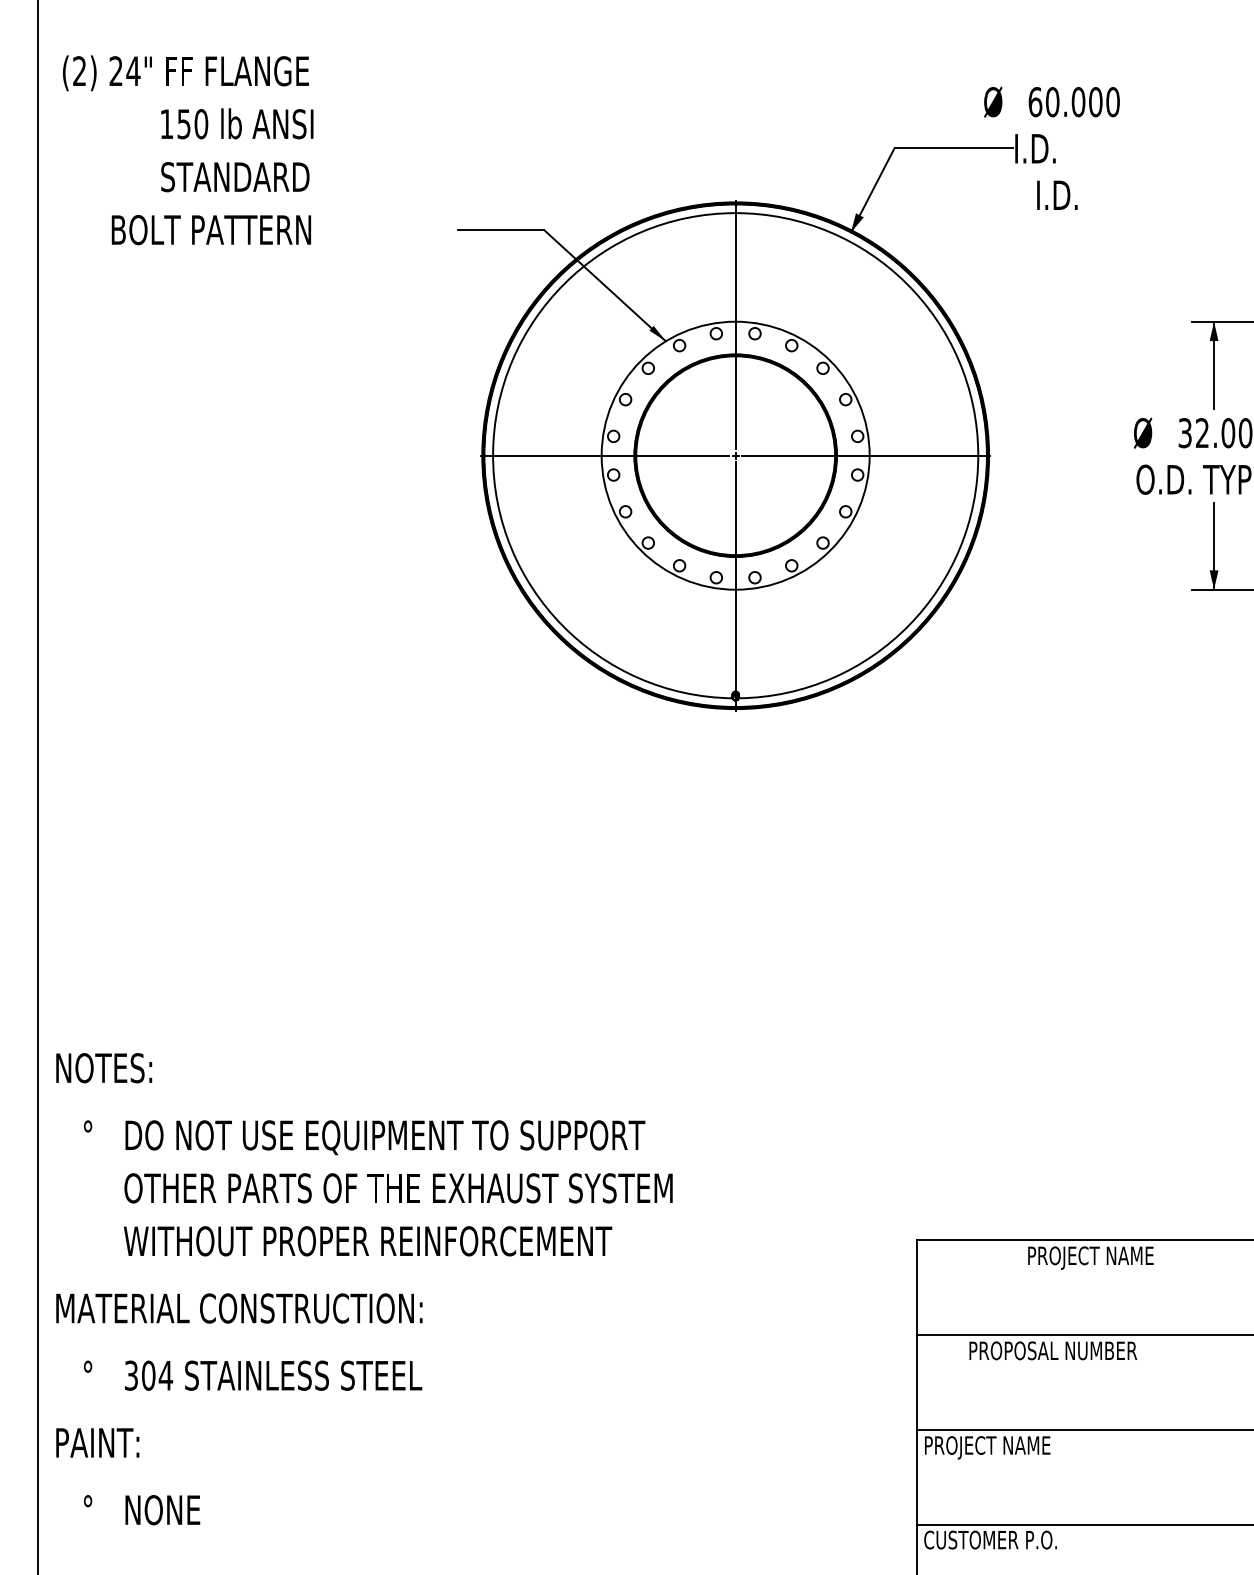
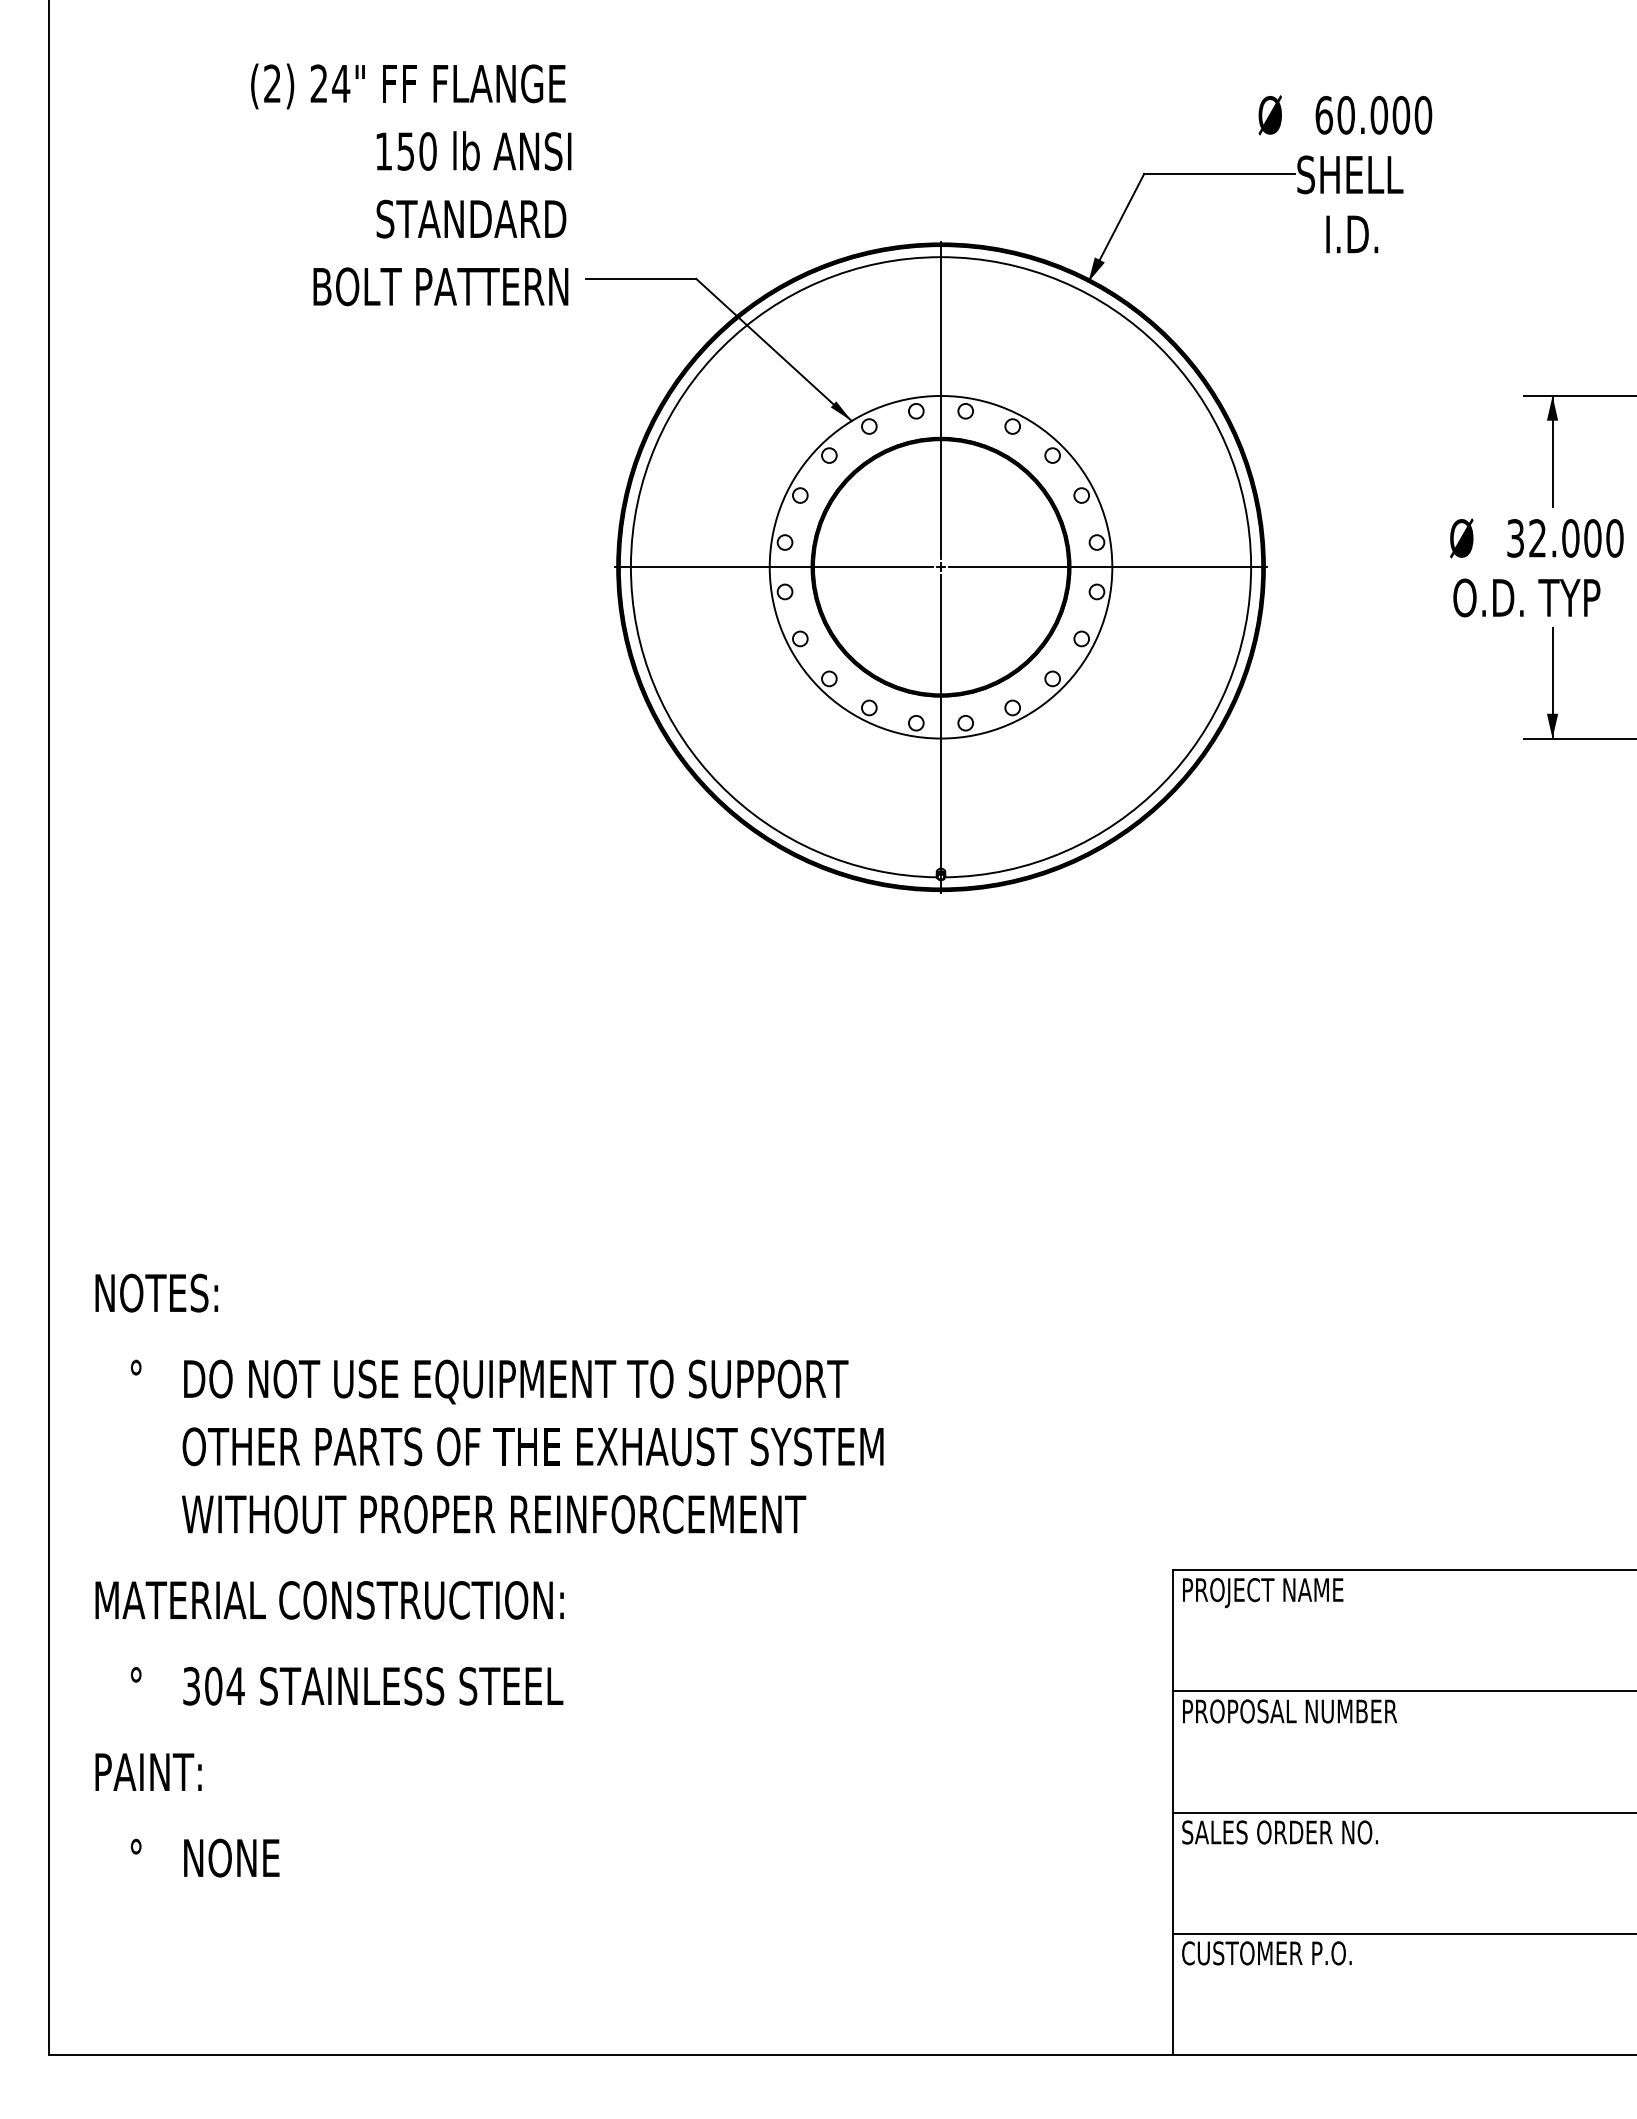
text: (1056, 148) -> (1350, 174), I.D. -> SHELL
text: (188, 150) -> (411, 184), moved
text: (1091, 1258) -> (1263, 1593), moved
text: (364, 1289) -> (489, 1575), moved
text: (1053, 1350) -> (1290, 1711), moved
text: (1000, 1447) -> (1279, 1835), PROJECT NAME -> SALES ORDER NO.

